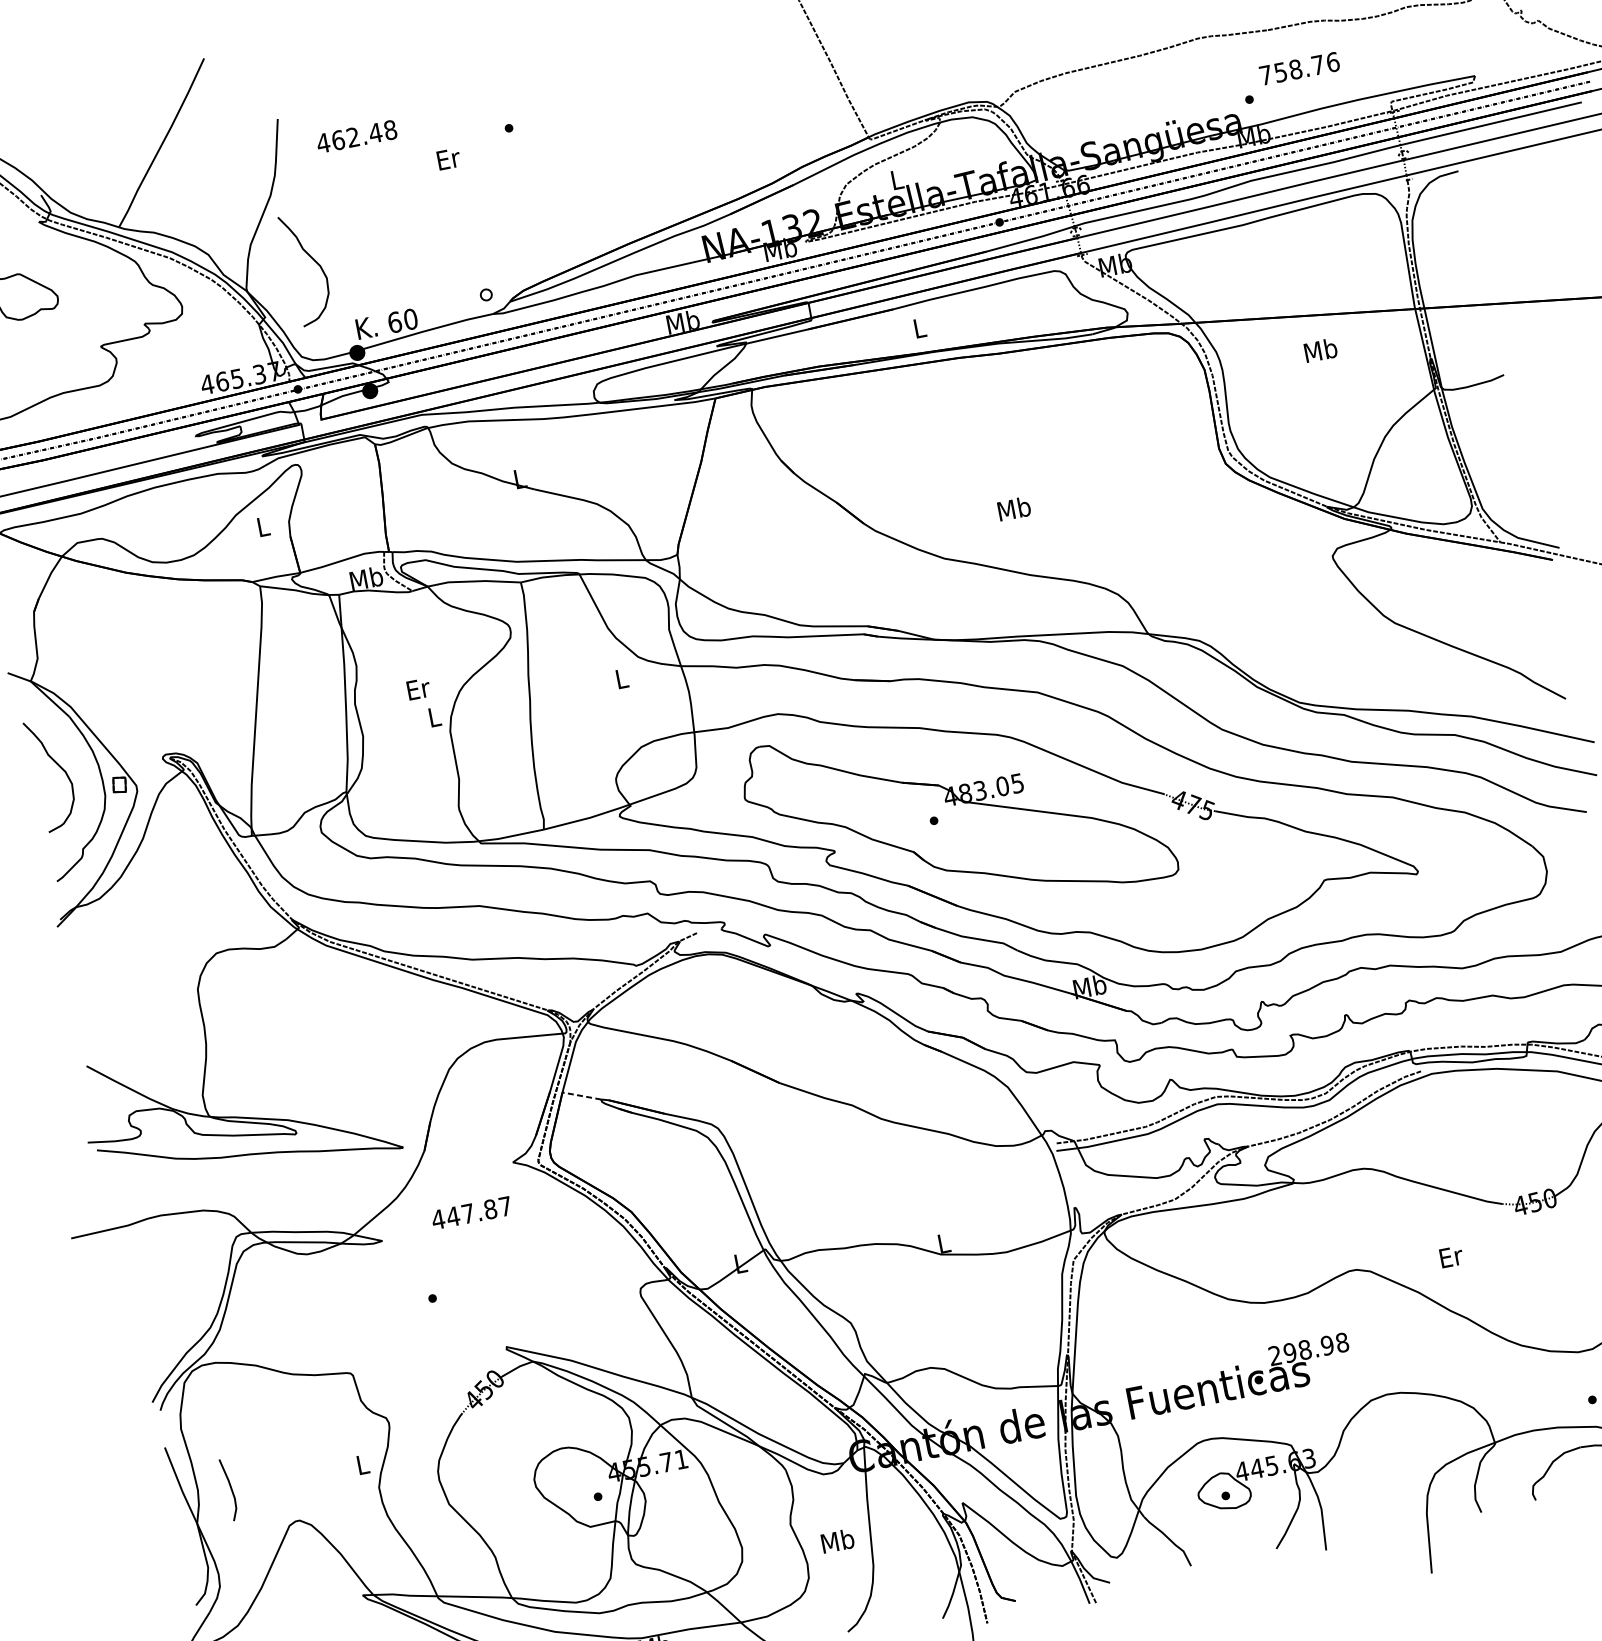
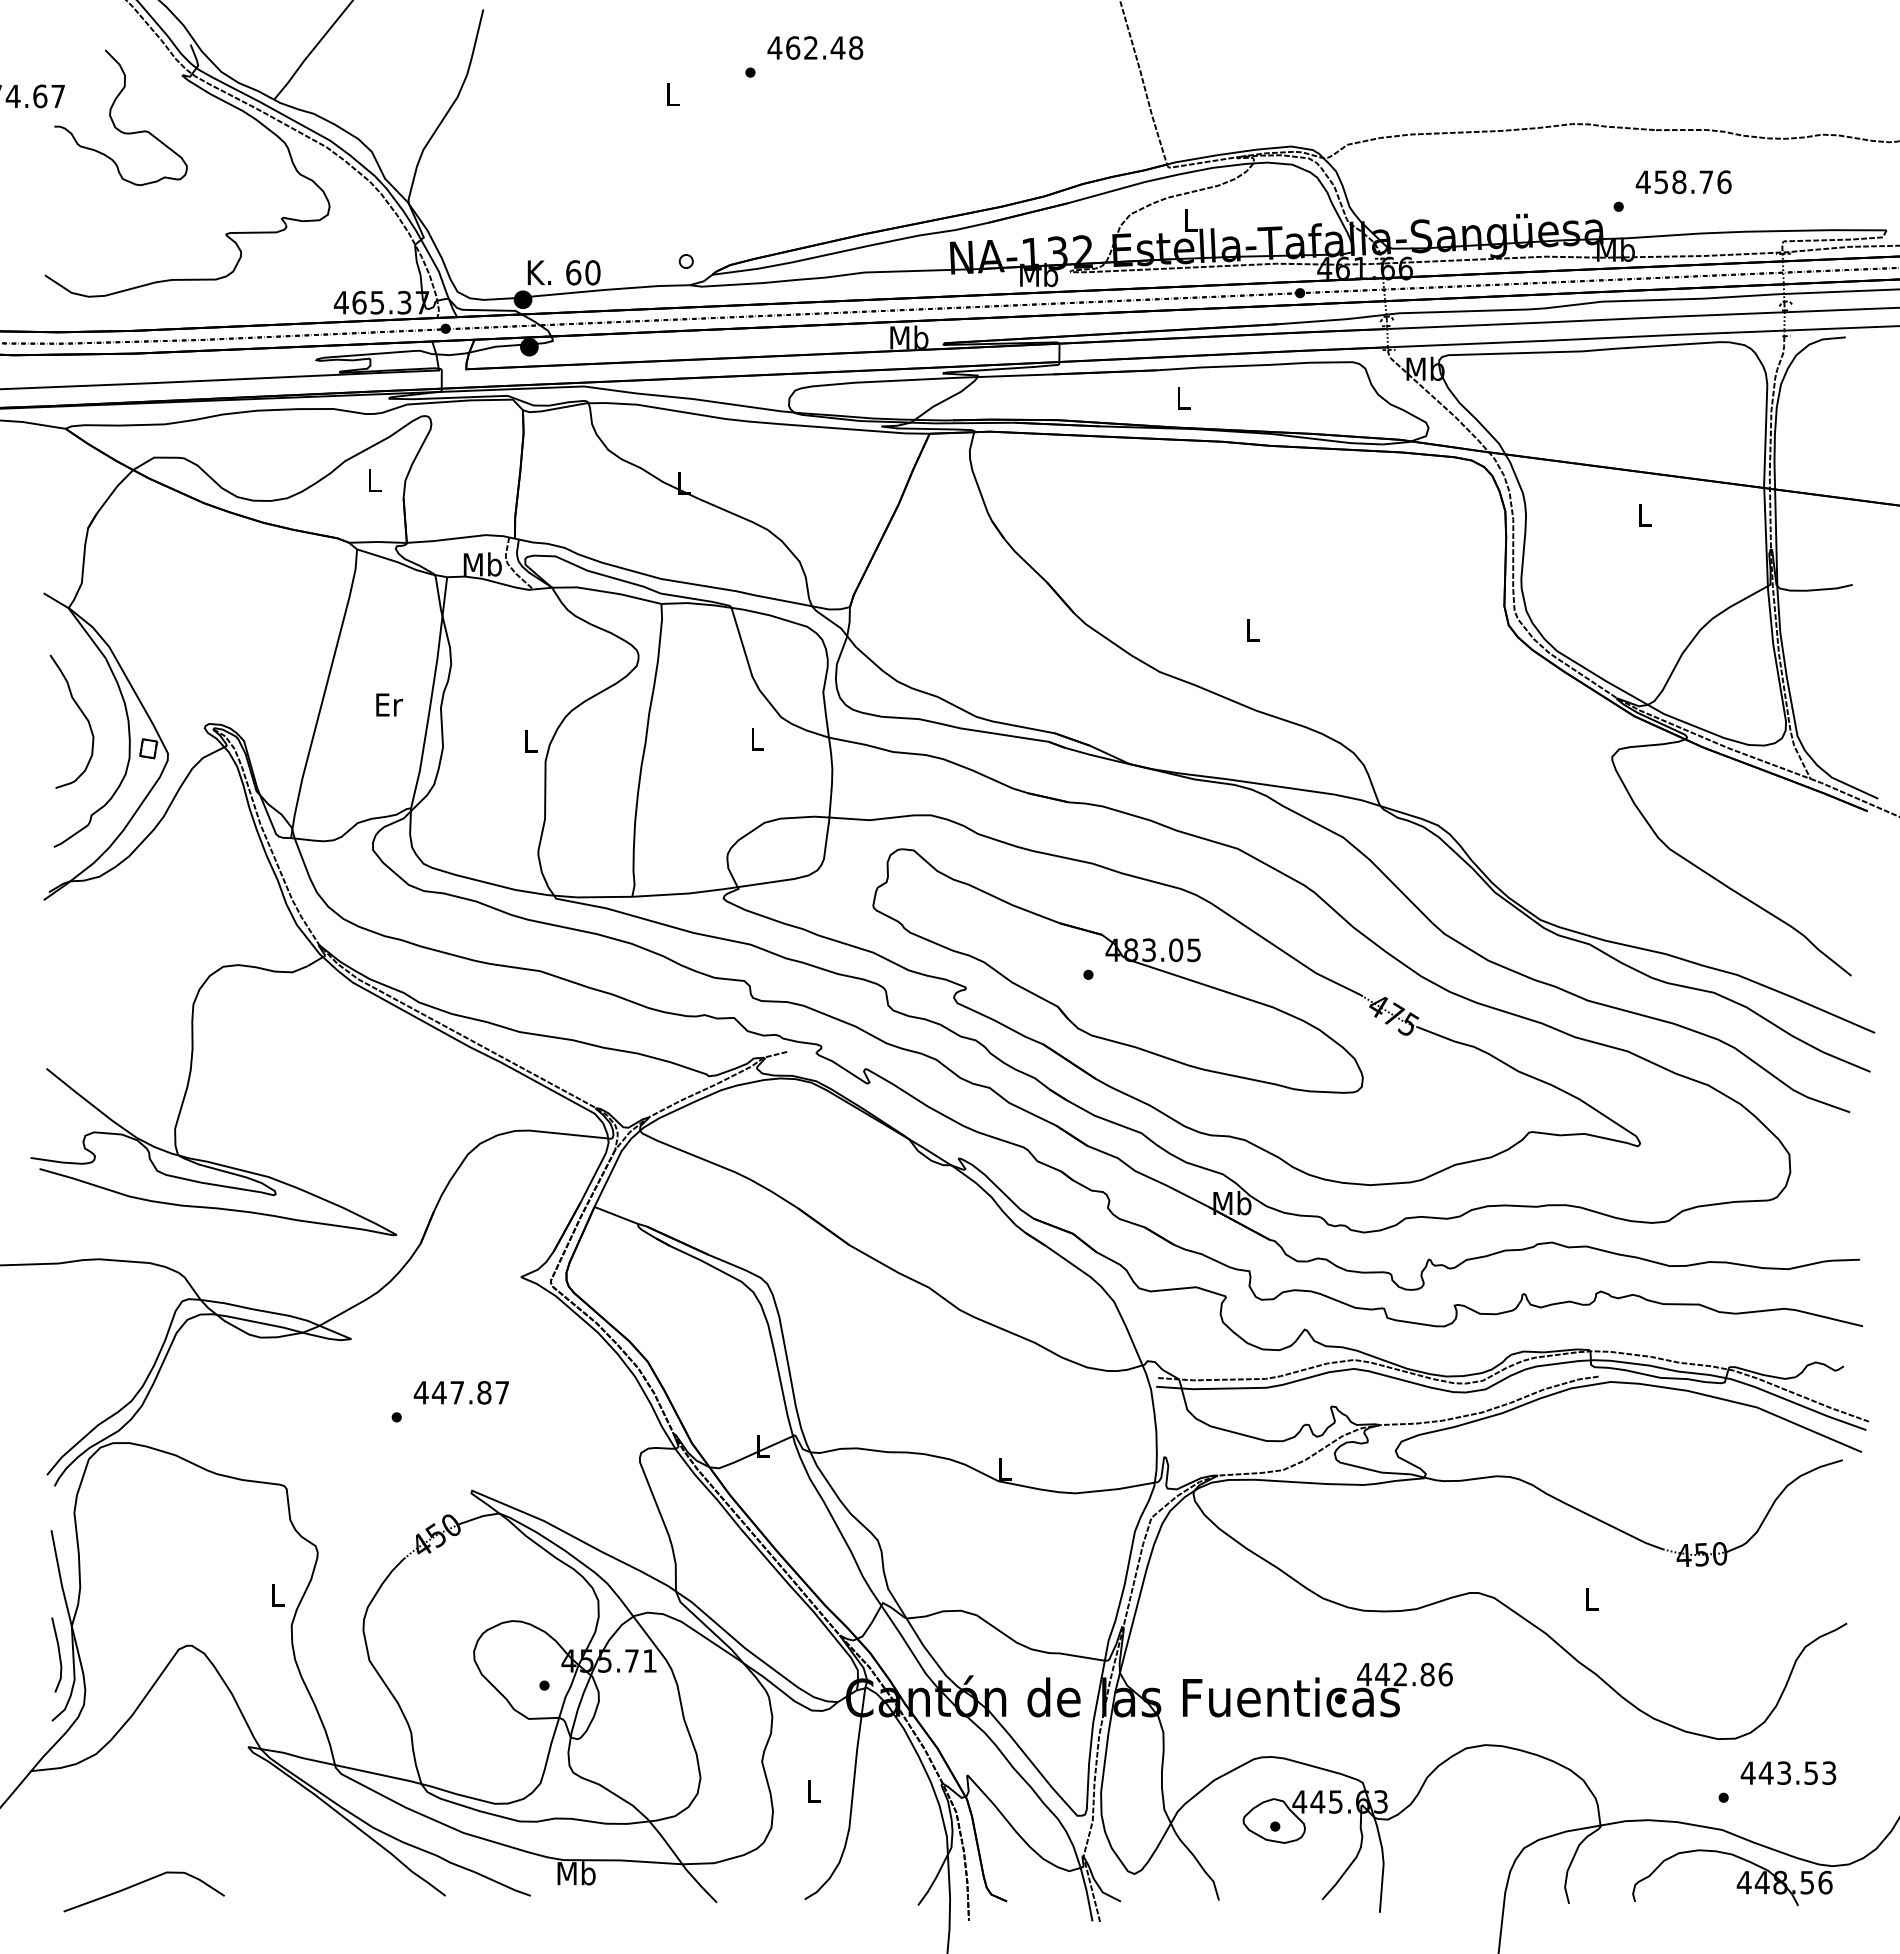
text: (1265, 74) -> (1642, 181), 758.76 -> 458.76
text: (356, 136) -> (815, 47), moved
text: (448, 158) -> (673, 94), Er -> L
curve: (314, 261) -> (493, 183), removed
text: (1321, 350) -> (1645, 514), Mb -> L
text: (1014, 508) -> (1252, 629), Mb -> L
text: (418, 688) -> (389, 704), moved
line: (581, 1096) -> (615, 1215), dashed -> solid
text: (470, 1213) -> (460, 1392), moved
text: (1451, 1256) -> (1592, 1599), Er -> L
text: (1308, 1349) -> (1404, 1674), 298.98 -> 442.86
line: (230, 1489) -> (58, 1654), moved
text: (837, 1541) -> (813, 1791), Mb -> L

